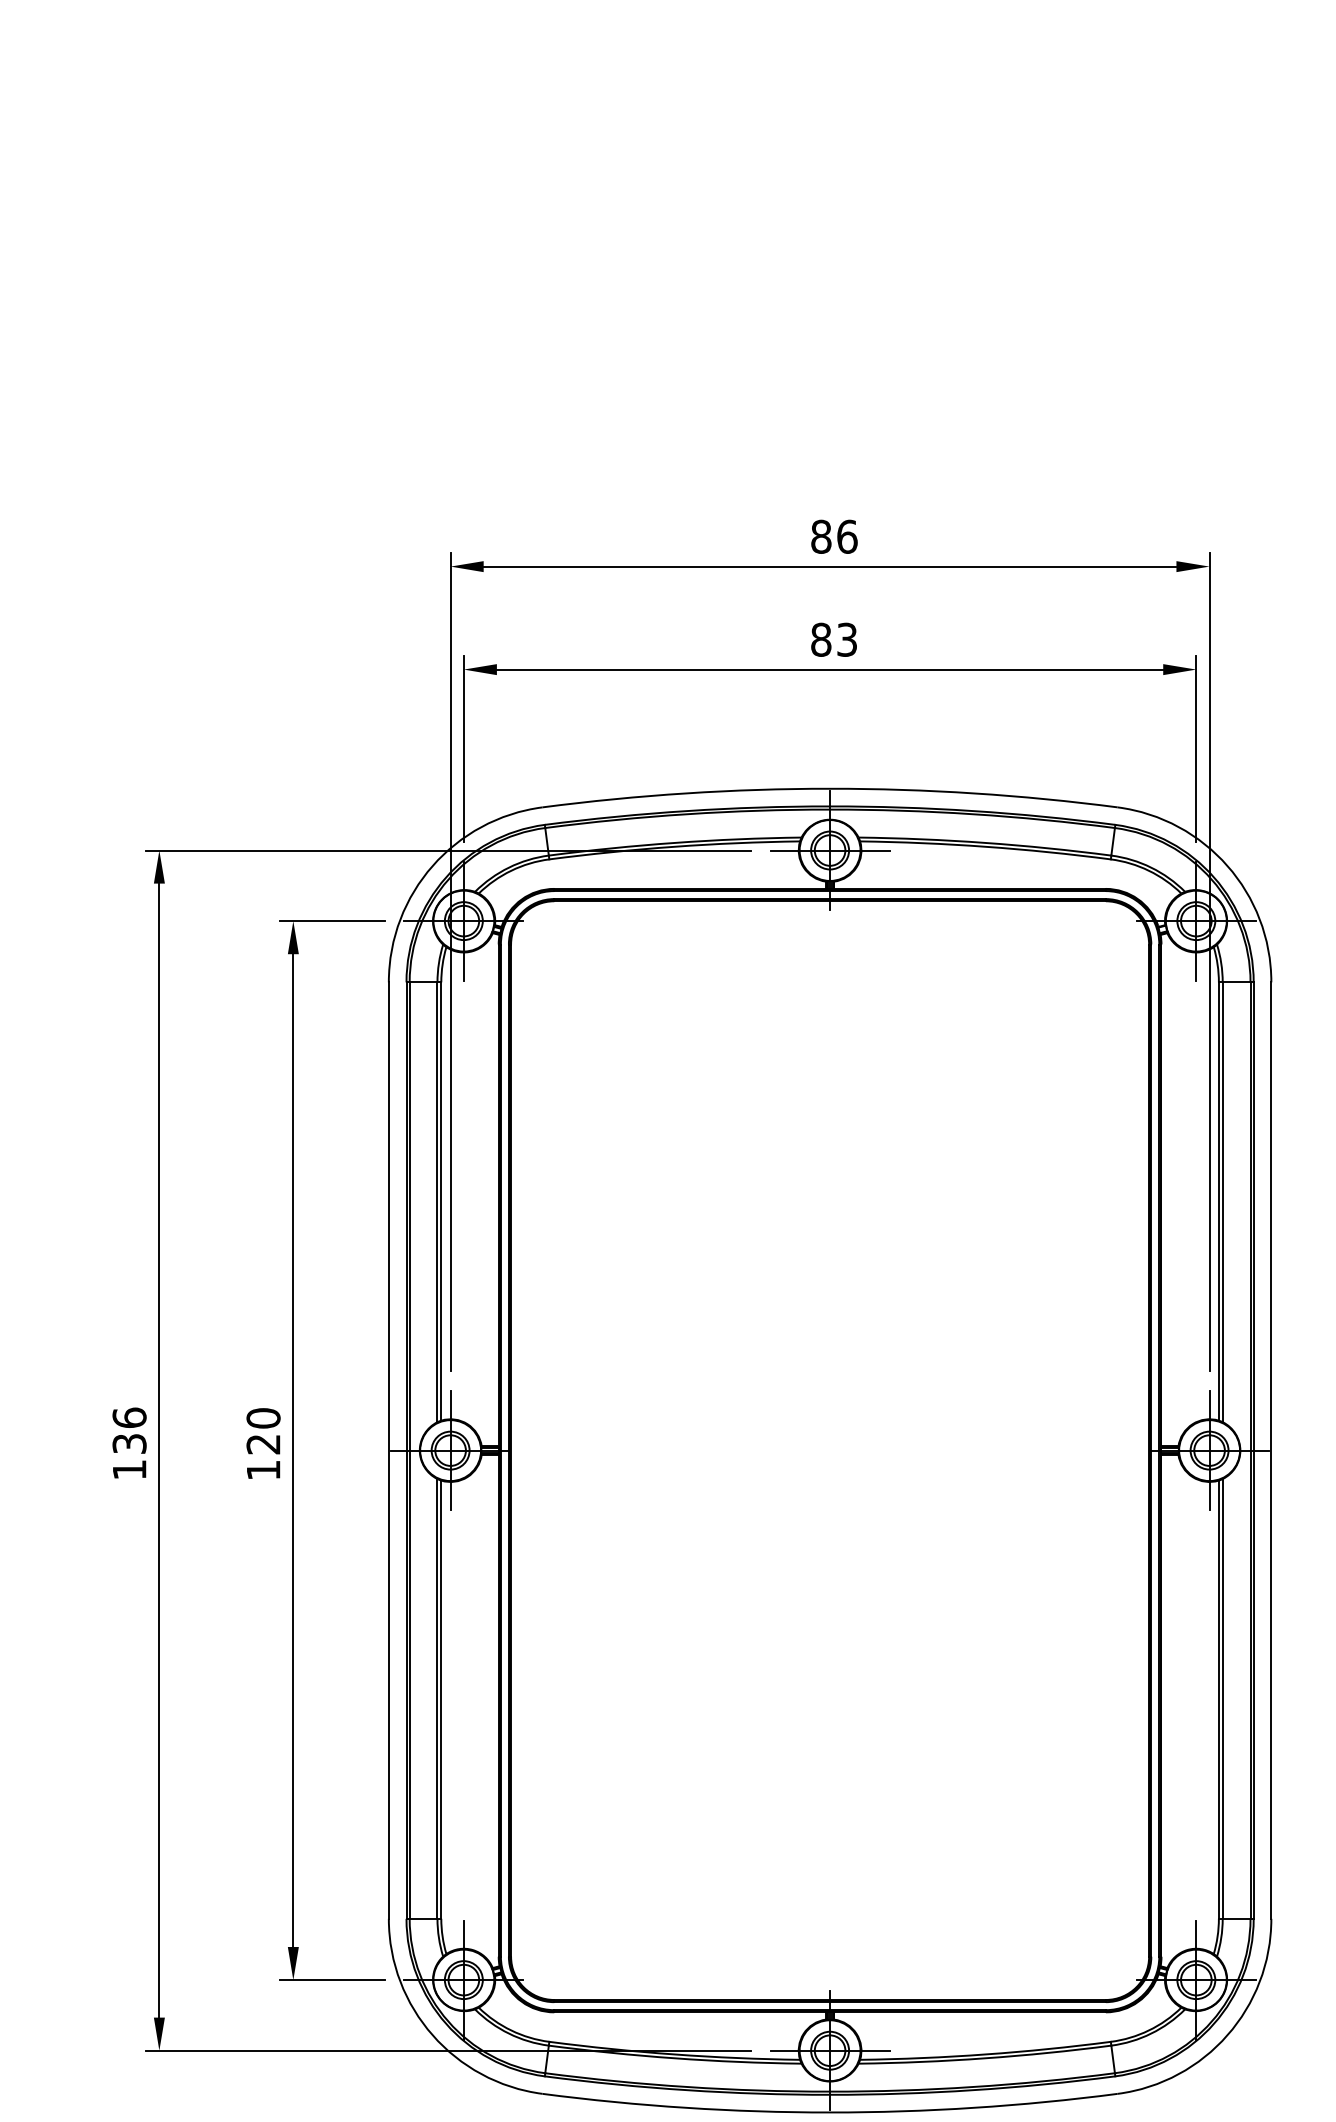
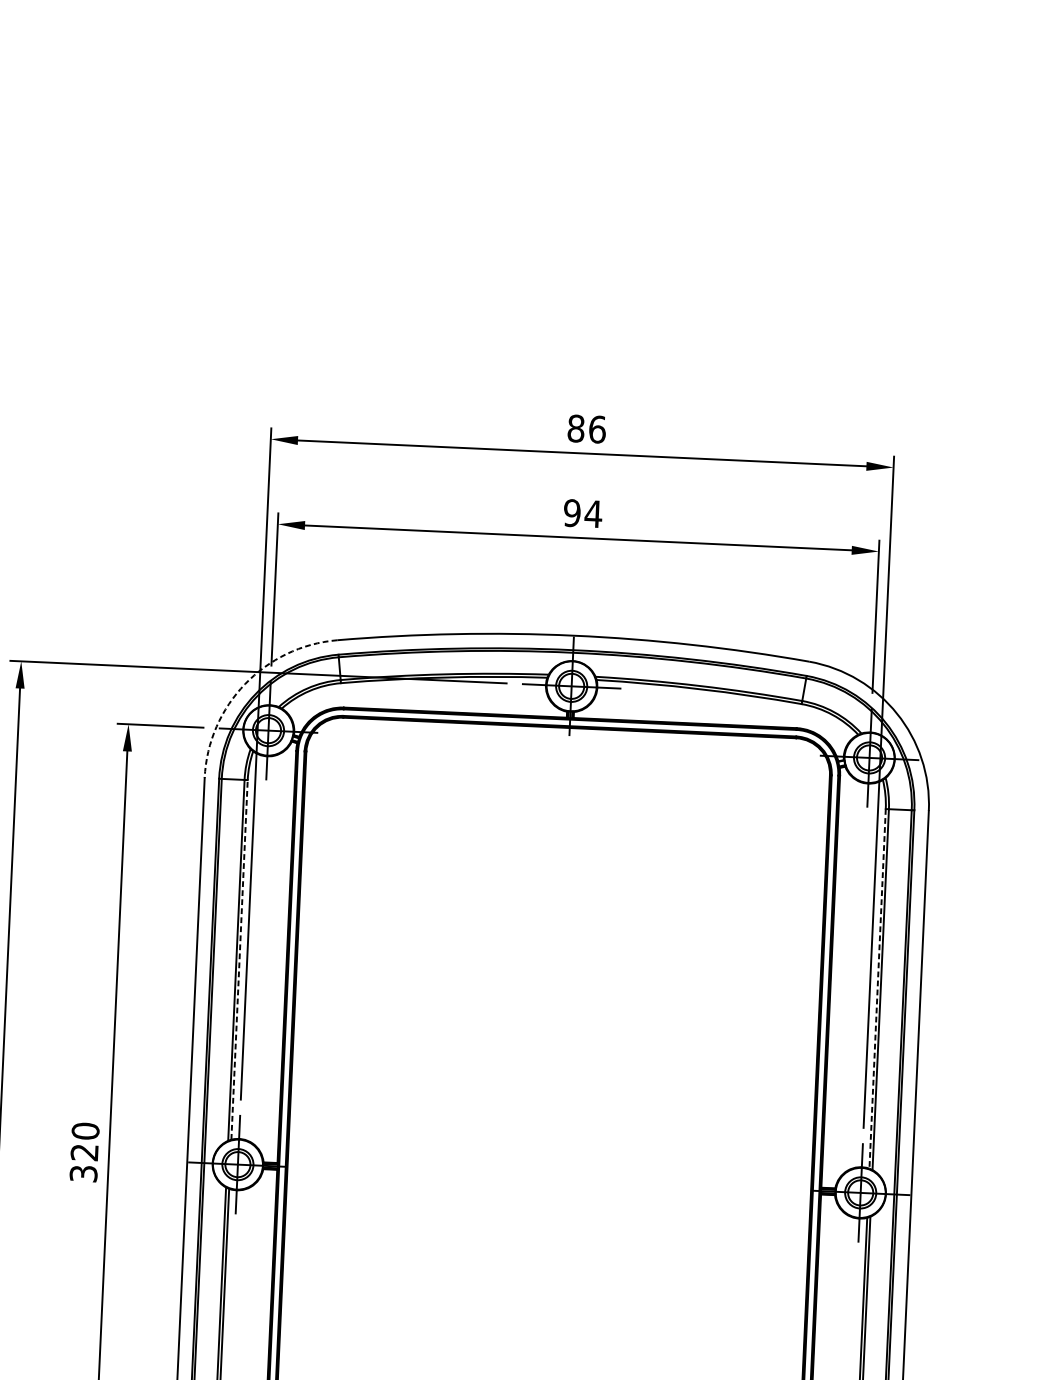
text: (834, 639) -> (583, 513), 83 -> 94
arc: (432, 865) -> (244, 683), solid -> dashed
line: (441, 1201) -> (239, 959), solid -> dashed
line: (1218, 1202) -> (877, 989), solid -> dashed
text: (263, 1470) -> (83, 1173), 120 -> 320

